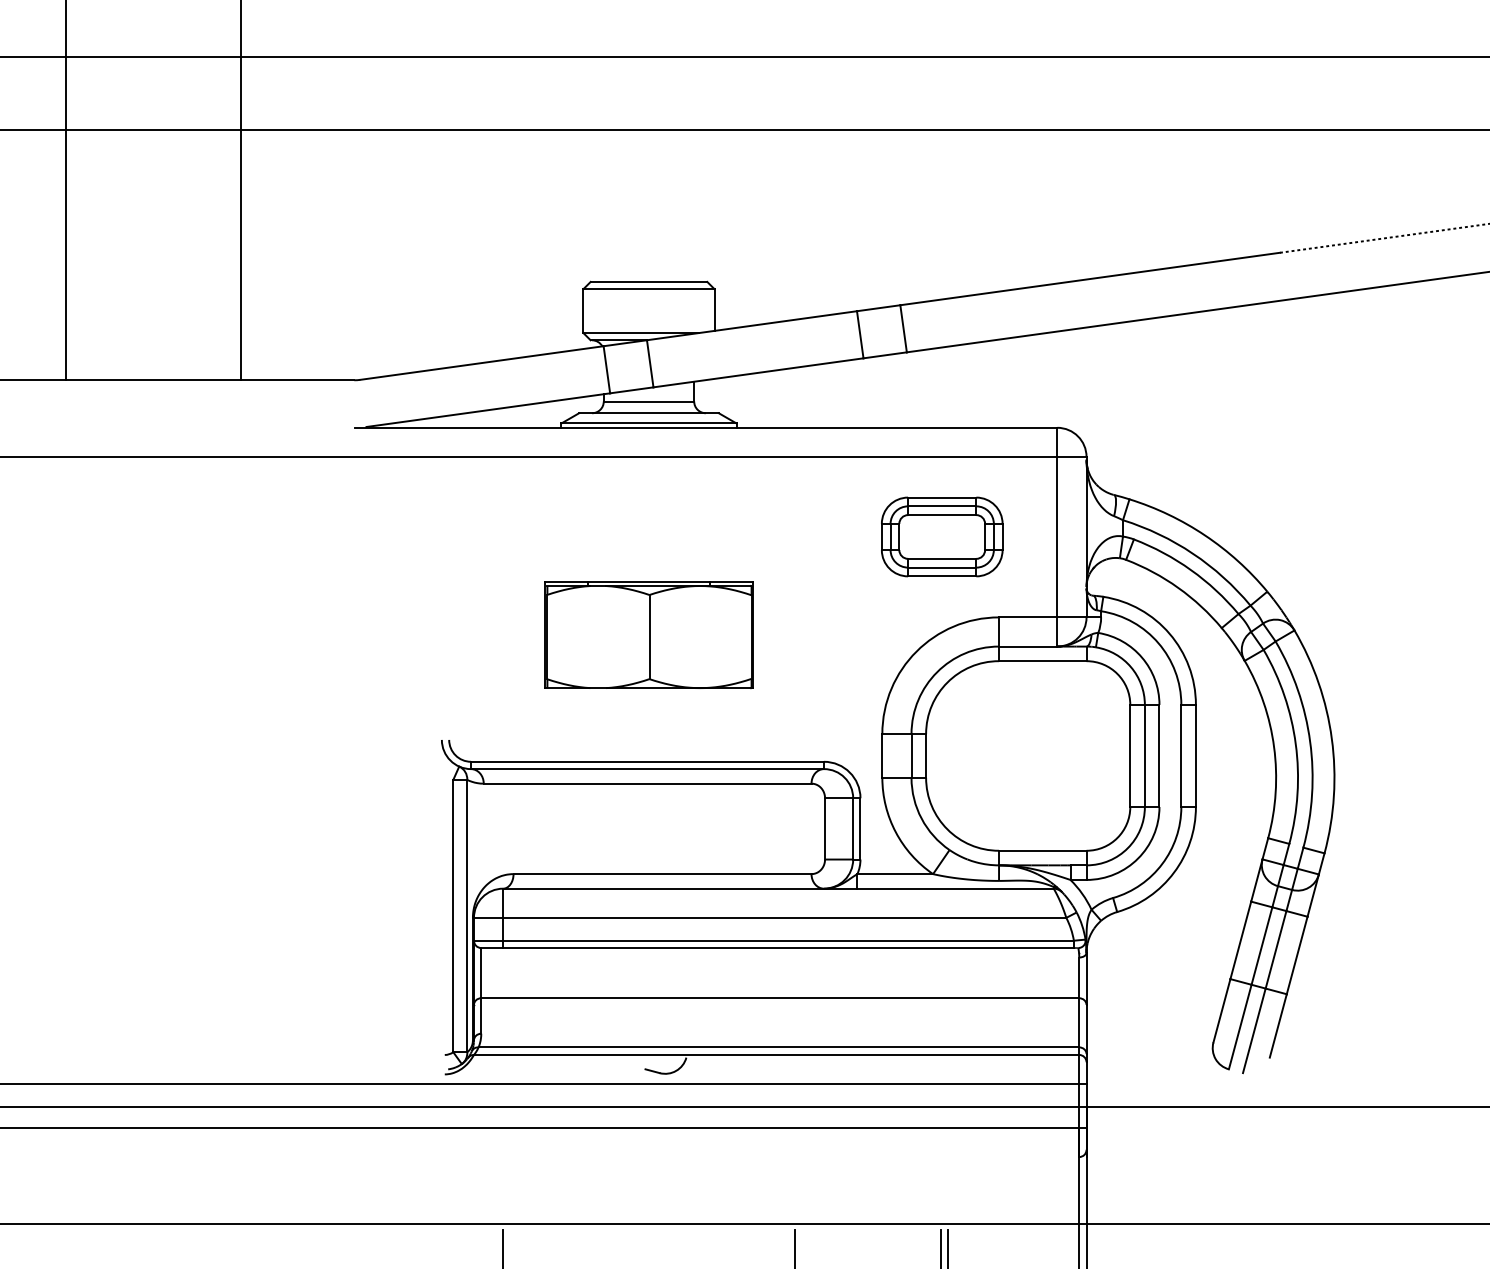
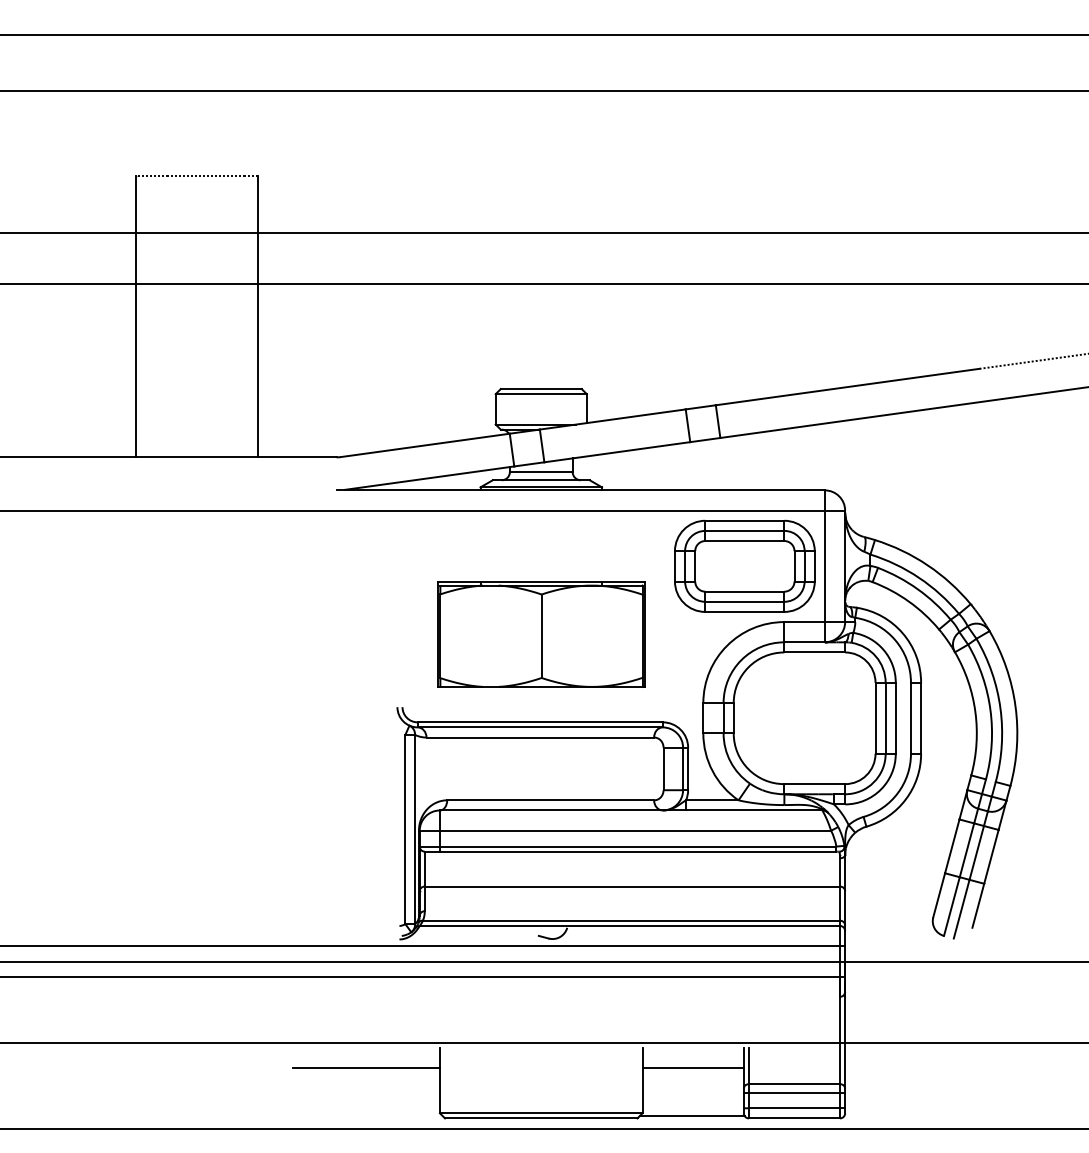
part: (941, 535) -> (744, 565), size x1.67
part: (649, 635) -> (541, 634), size x1.43
line: (397, 1258) -> (366, 1067), added
line: (866, 1258) -> (692, 1067), added

